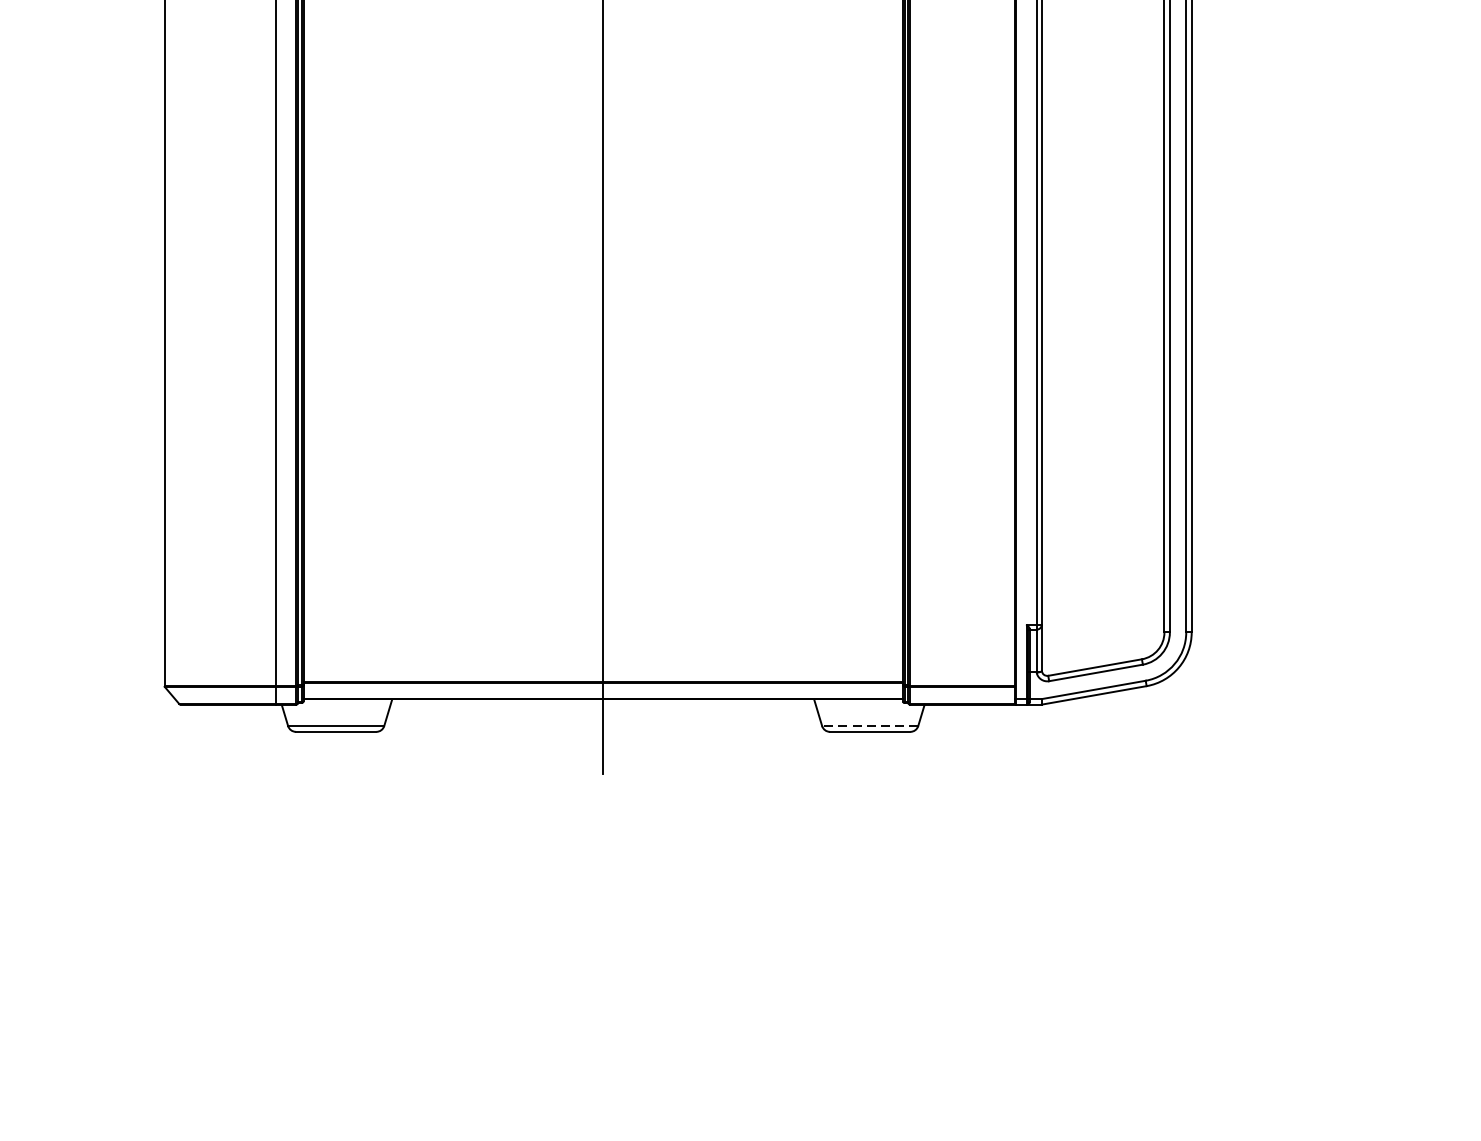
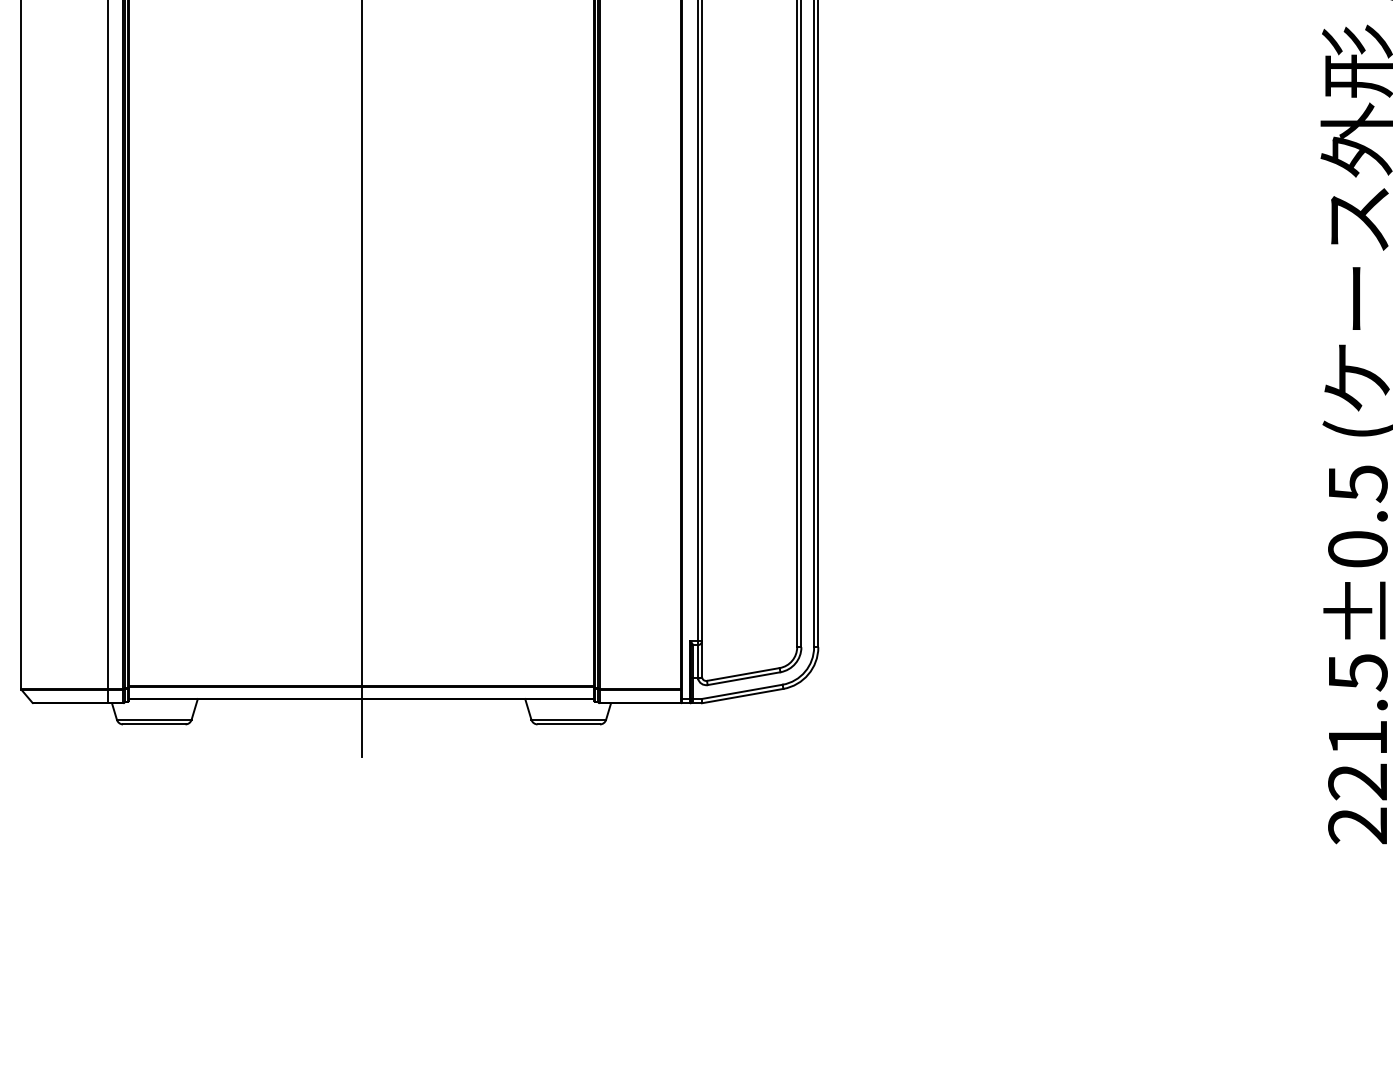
line: (869, 725) -> (568, 719), dashed -> solid

